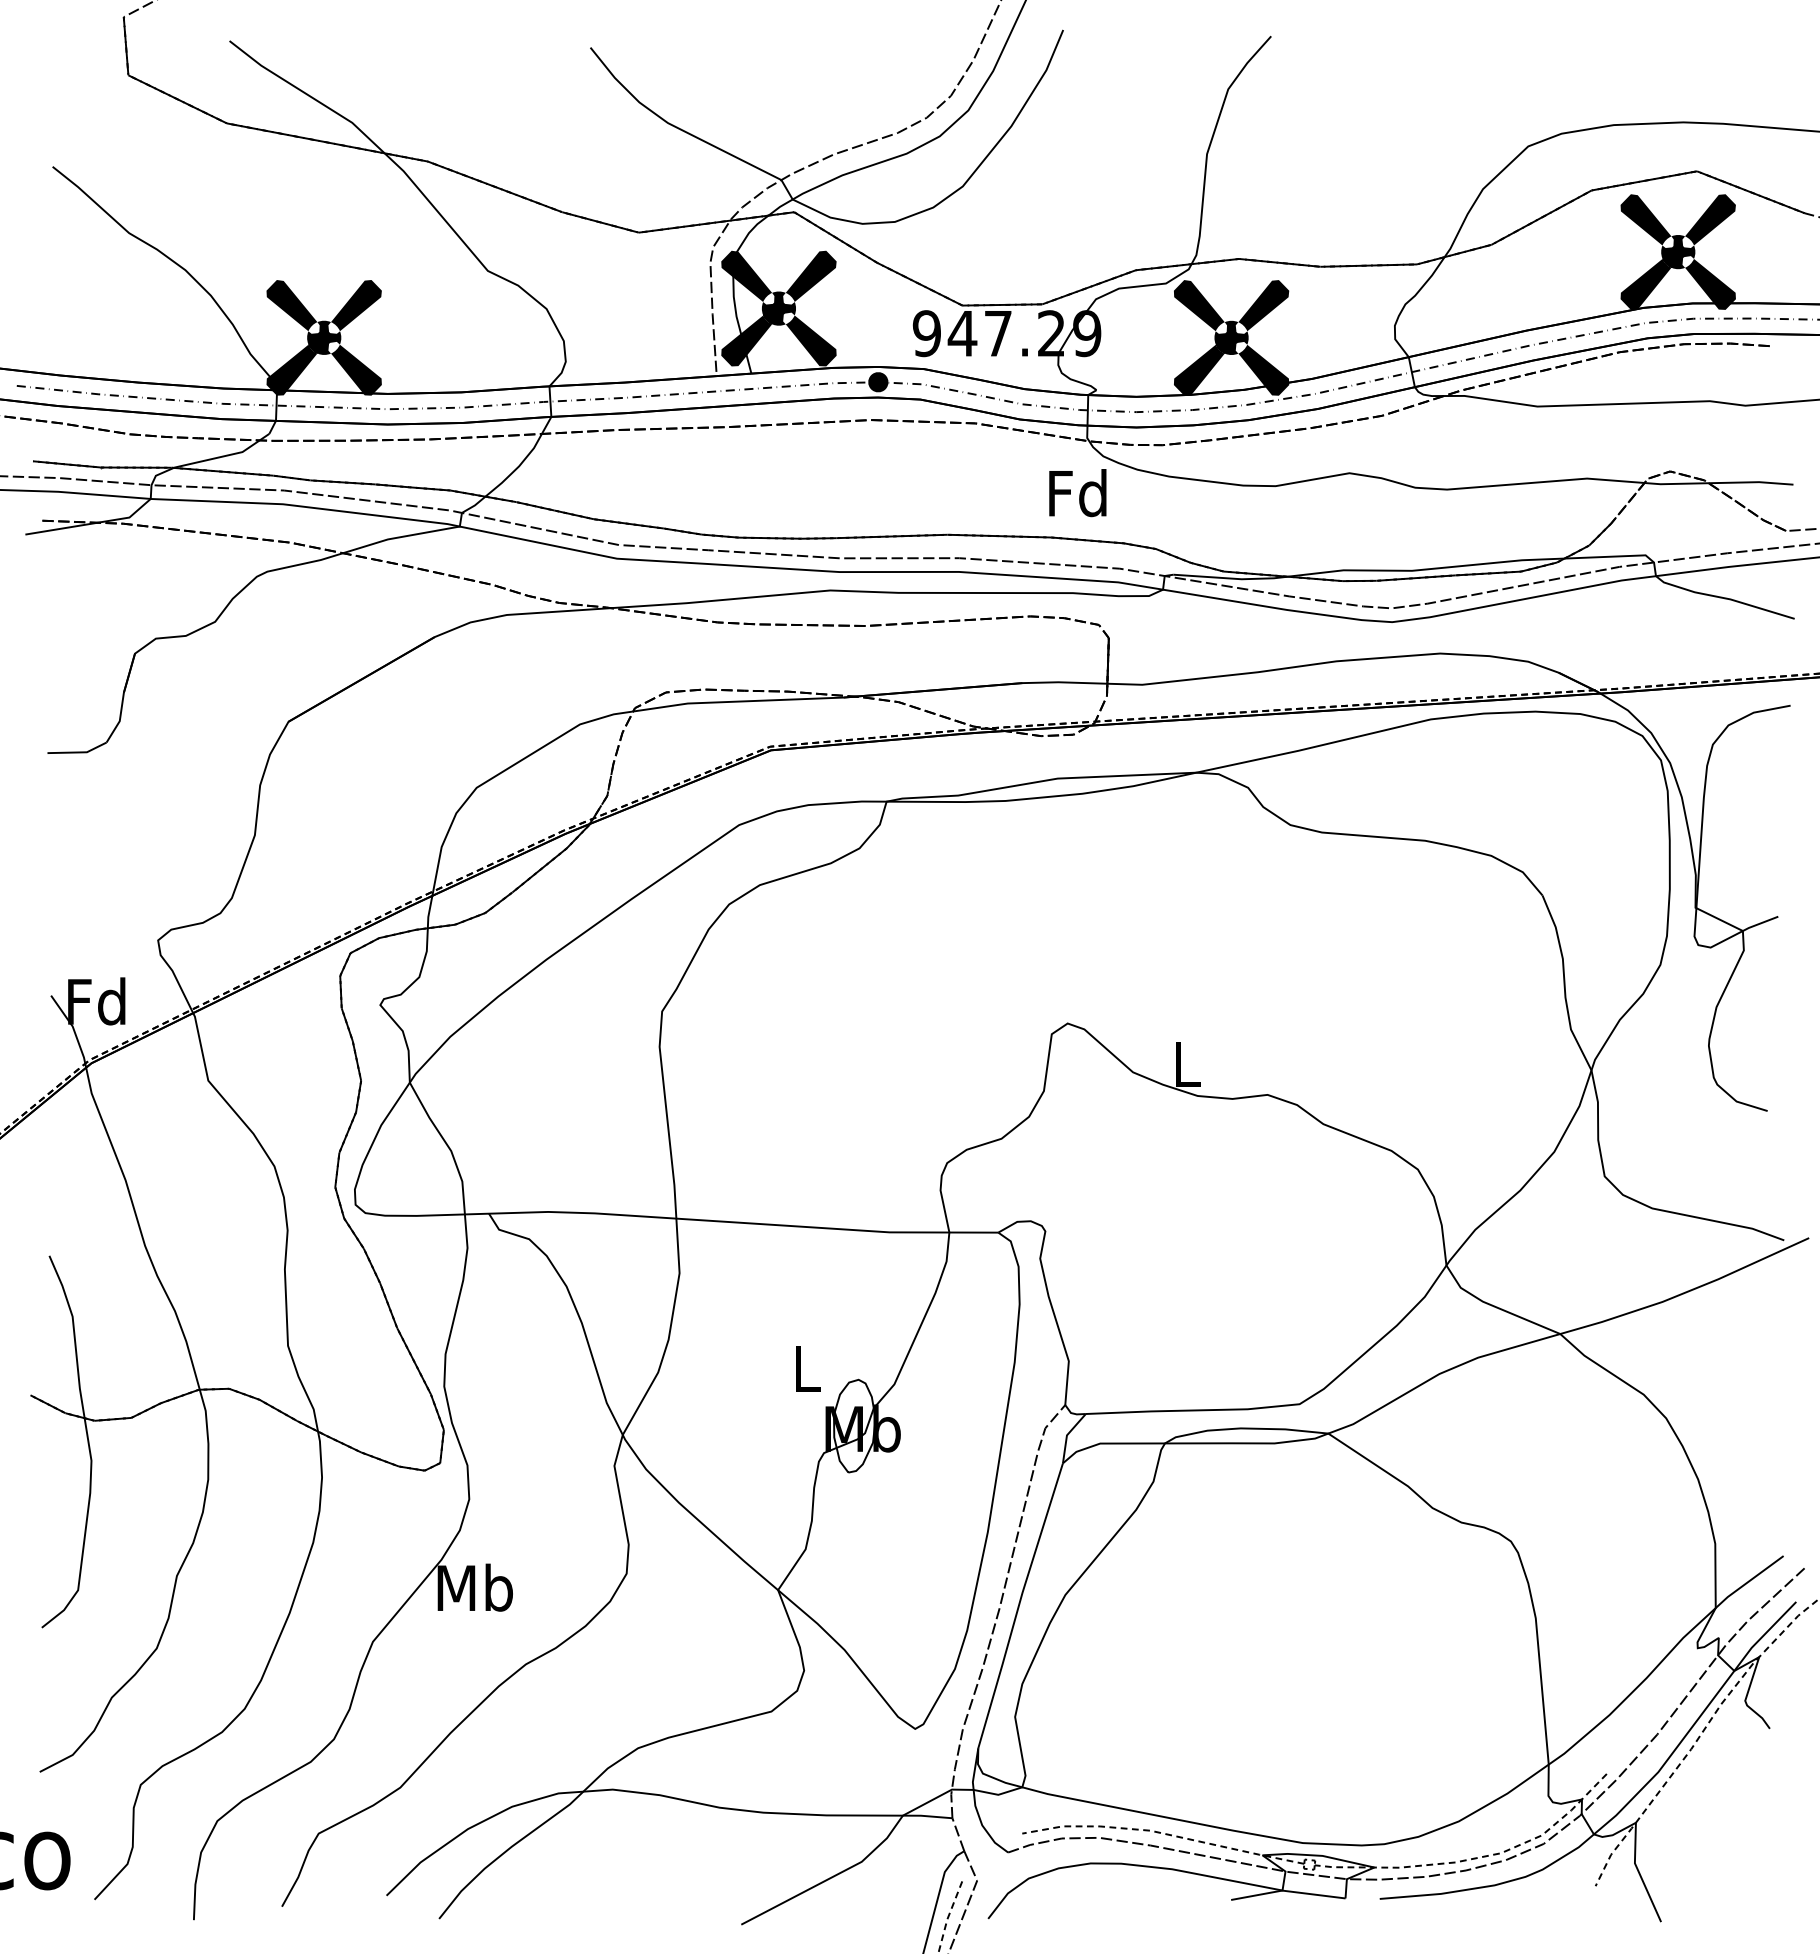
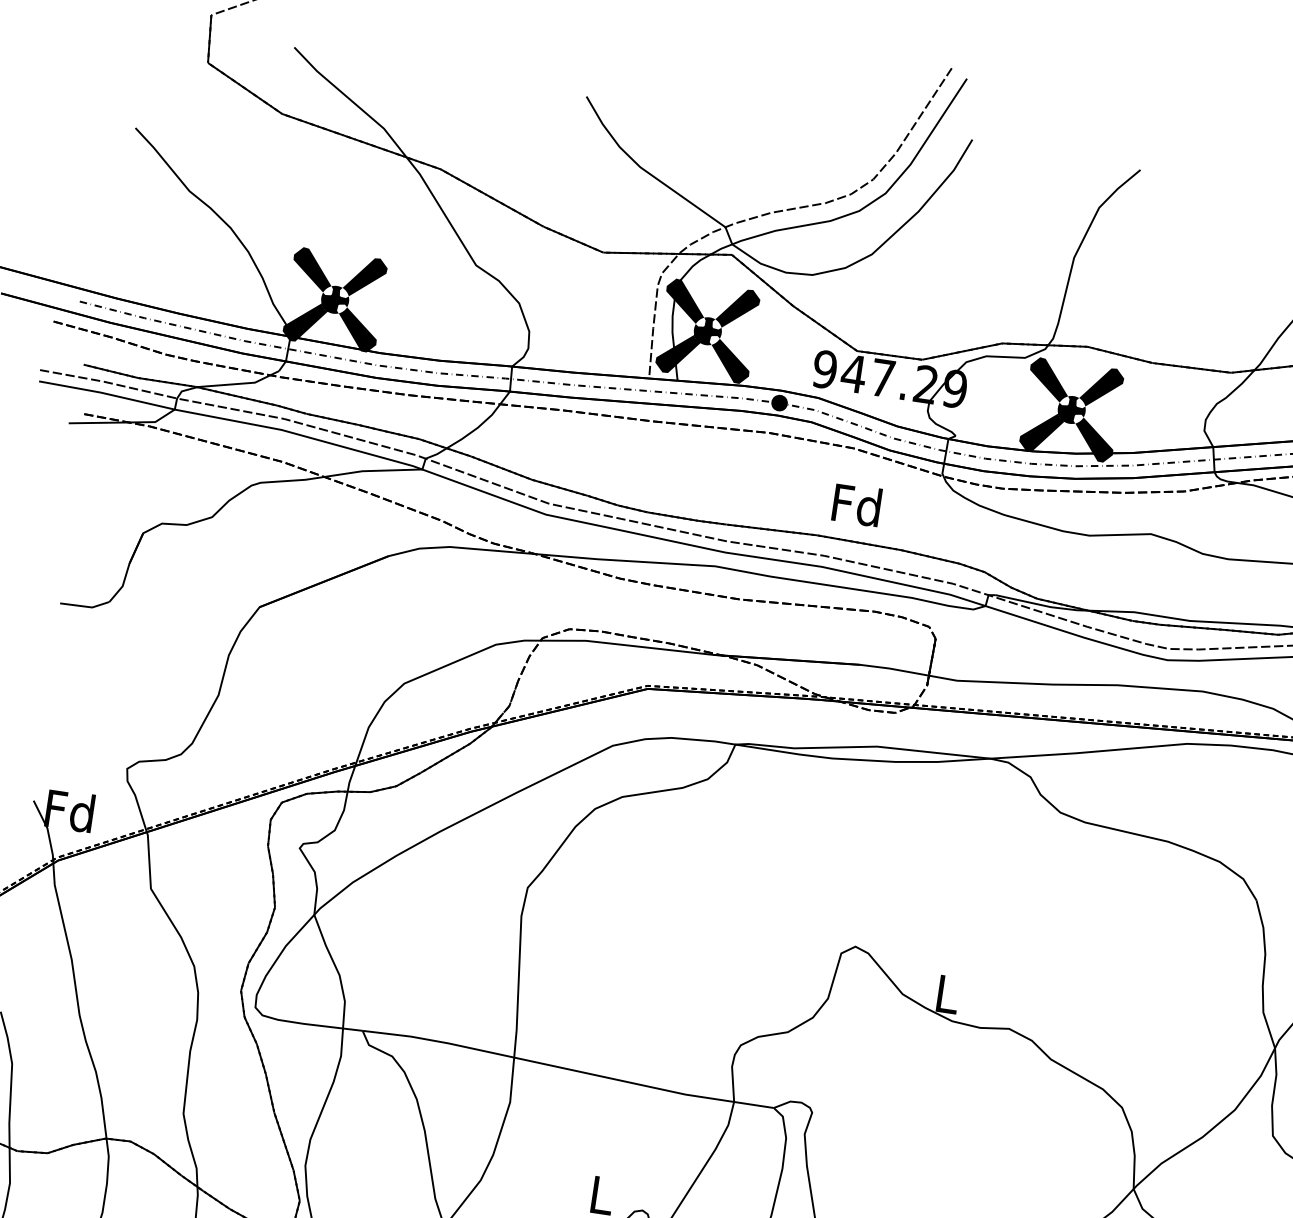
text: (1077, 493) -> (856, 505), moved

